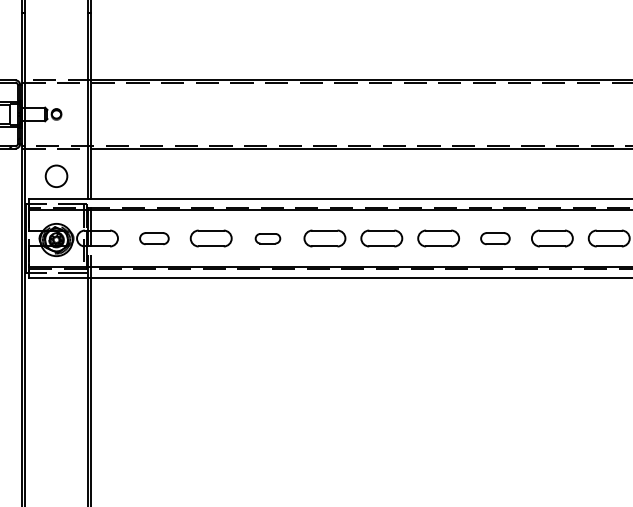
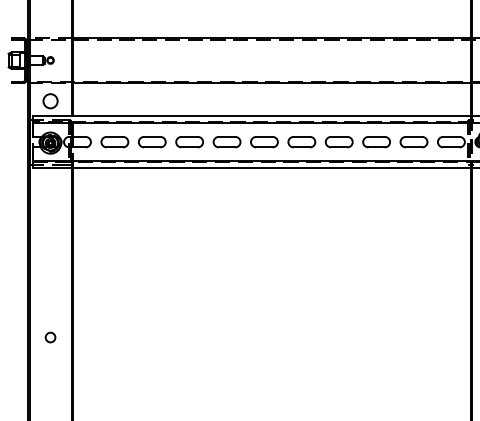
part: (153, 239) -> (114, 142), size x1.43
part: (267, 239) -> (189, 142), size x1.67
part: (494, 239) -> (338, 142), size x1.43

